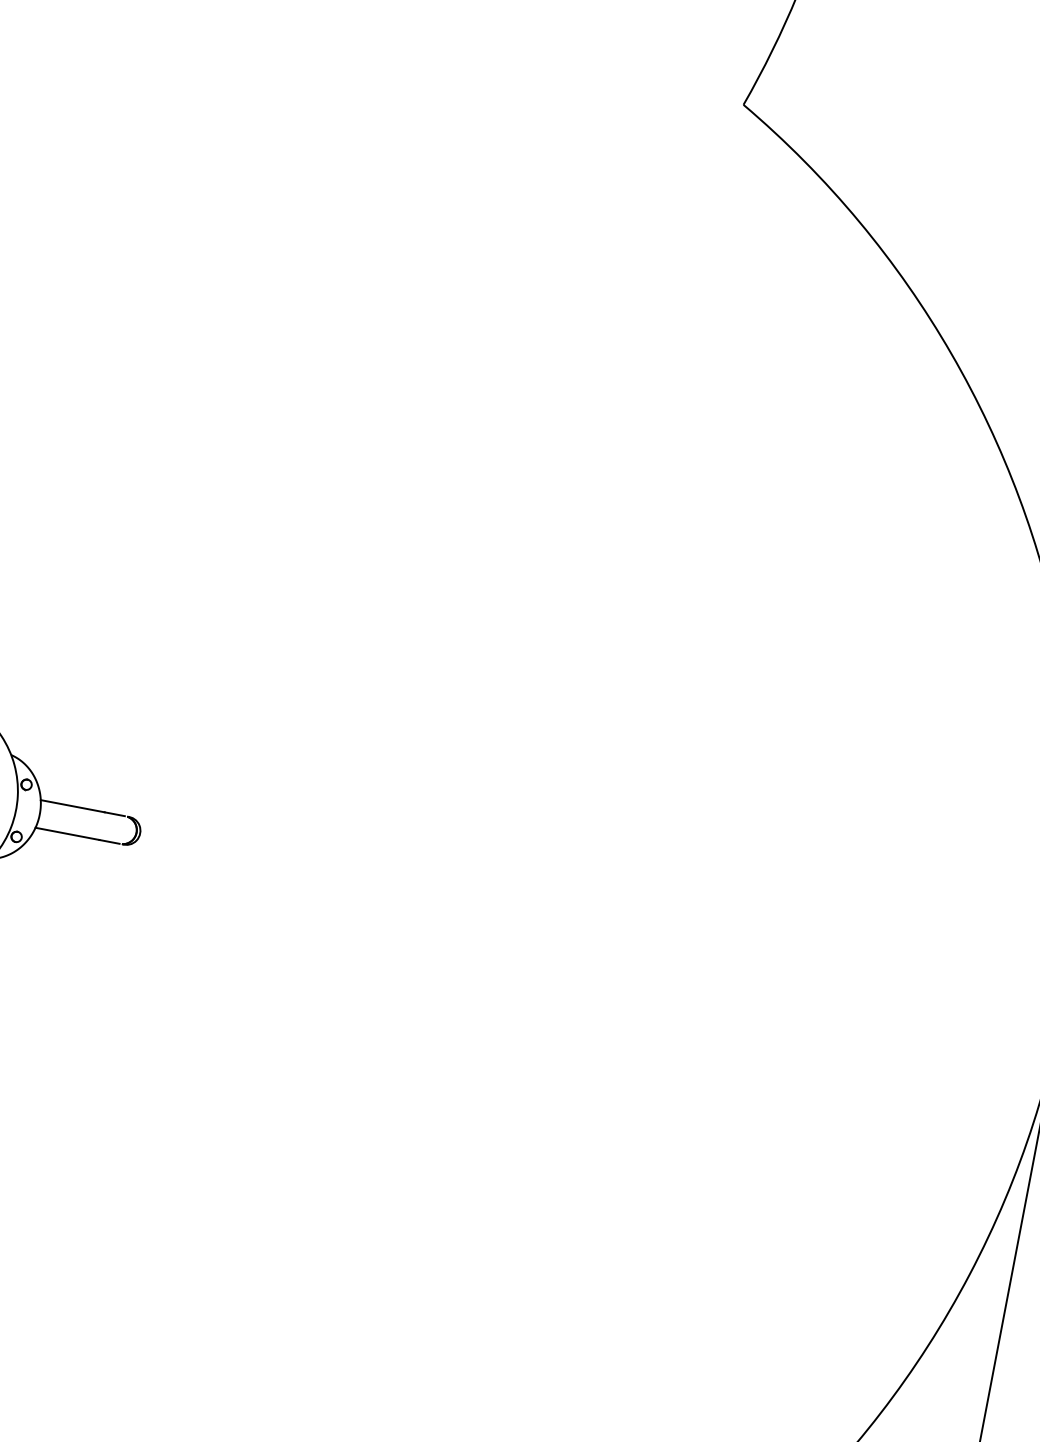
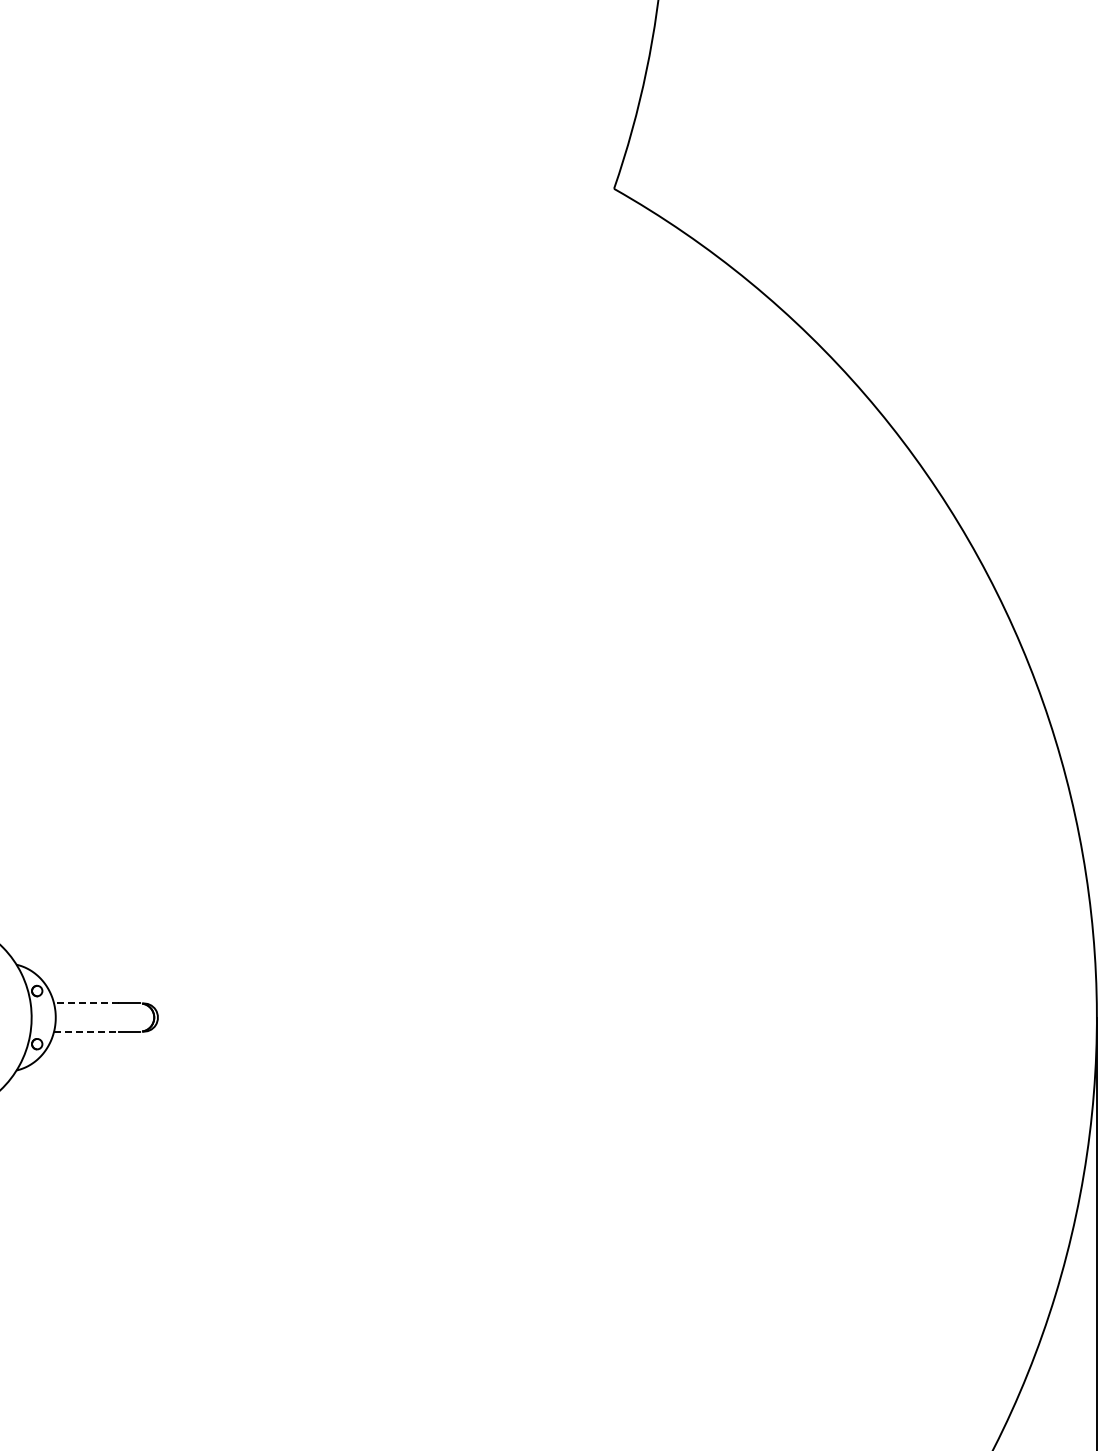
line: (72, 806) -> (86, 1003), solid -> dashed
line: (67, 833) -> (86, 1031), solid -> dashed

